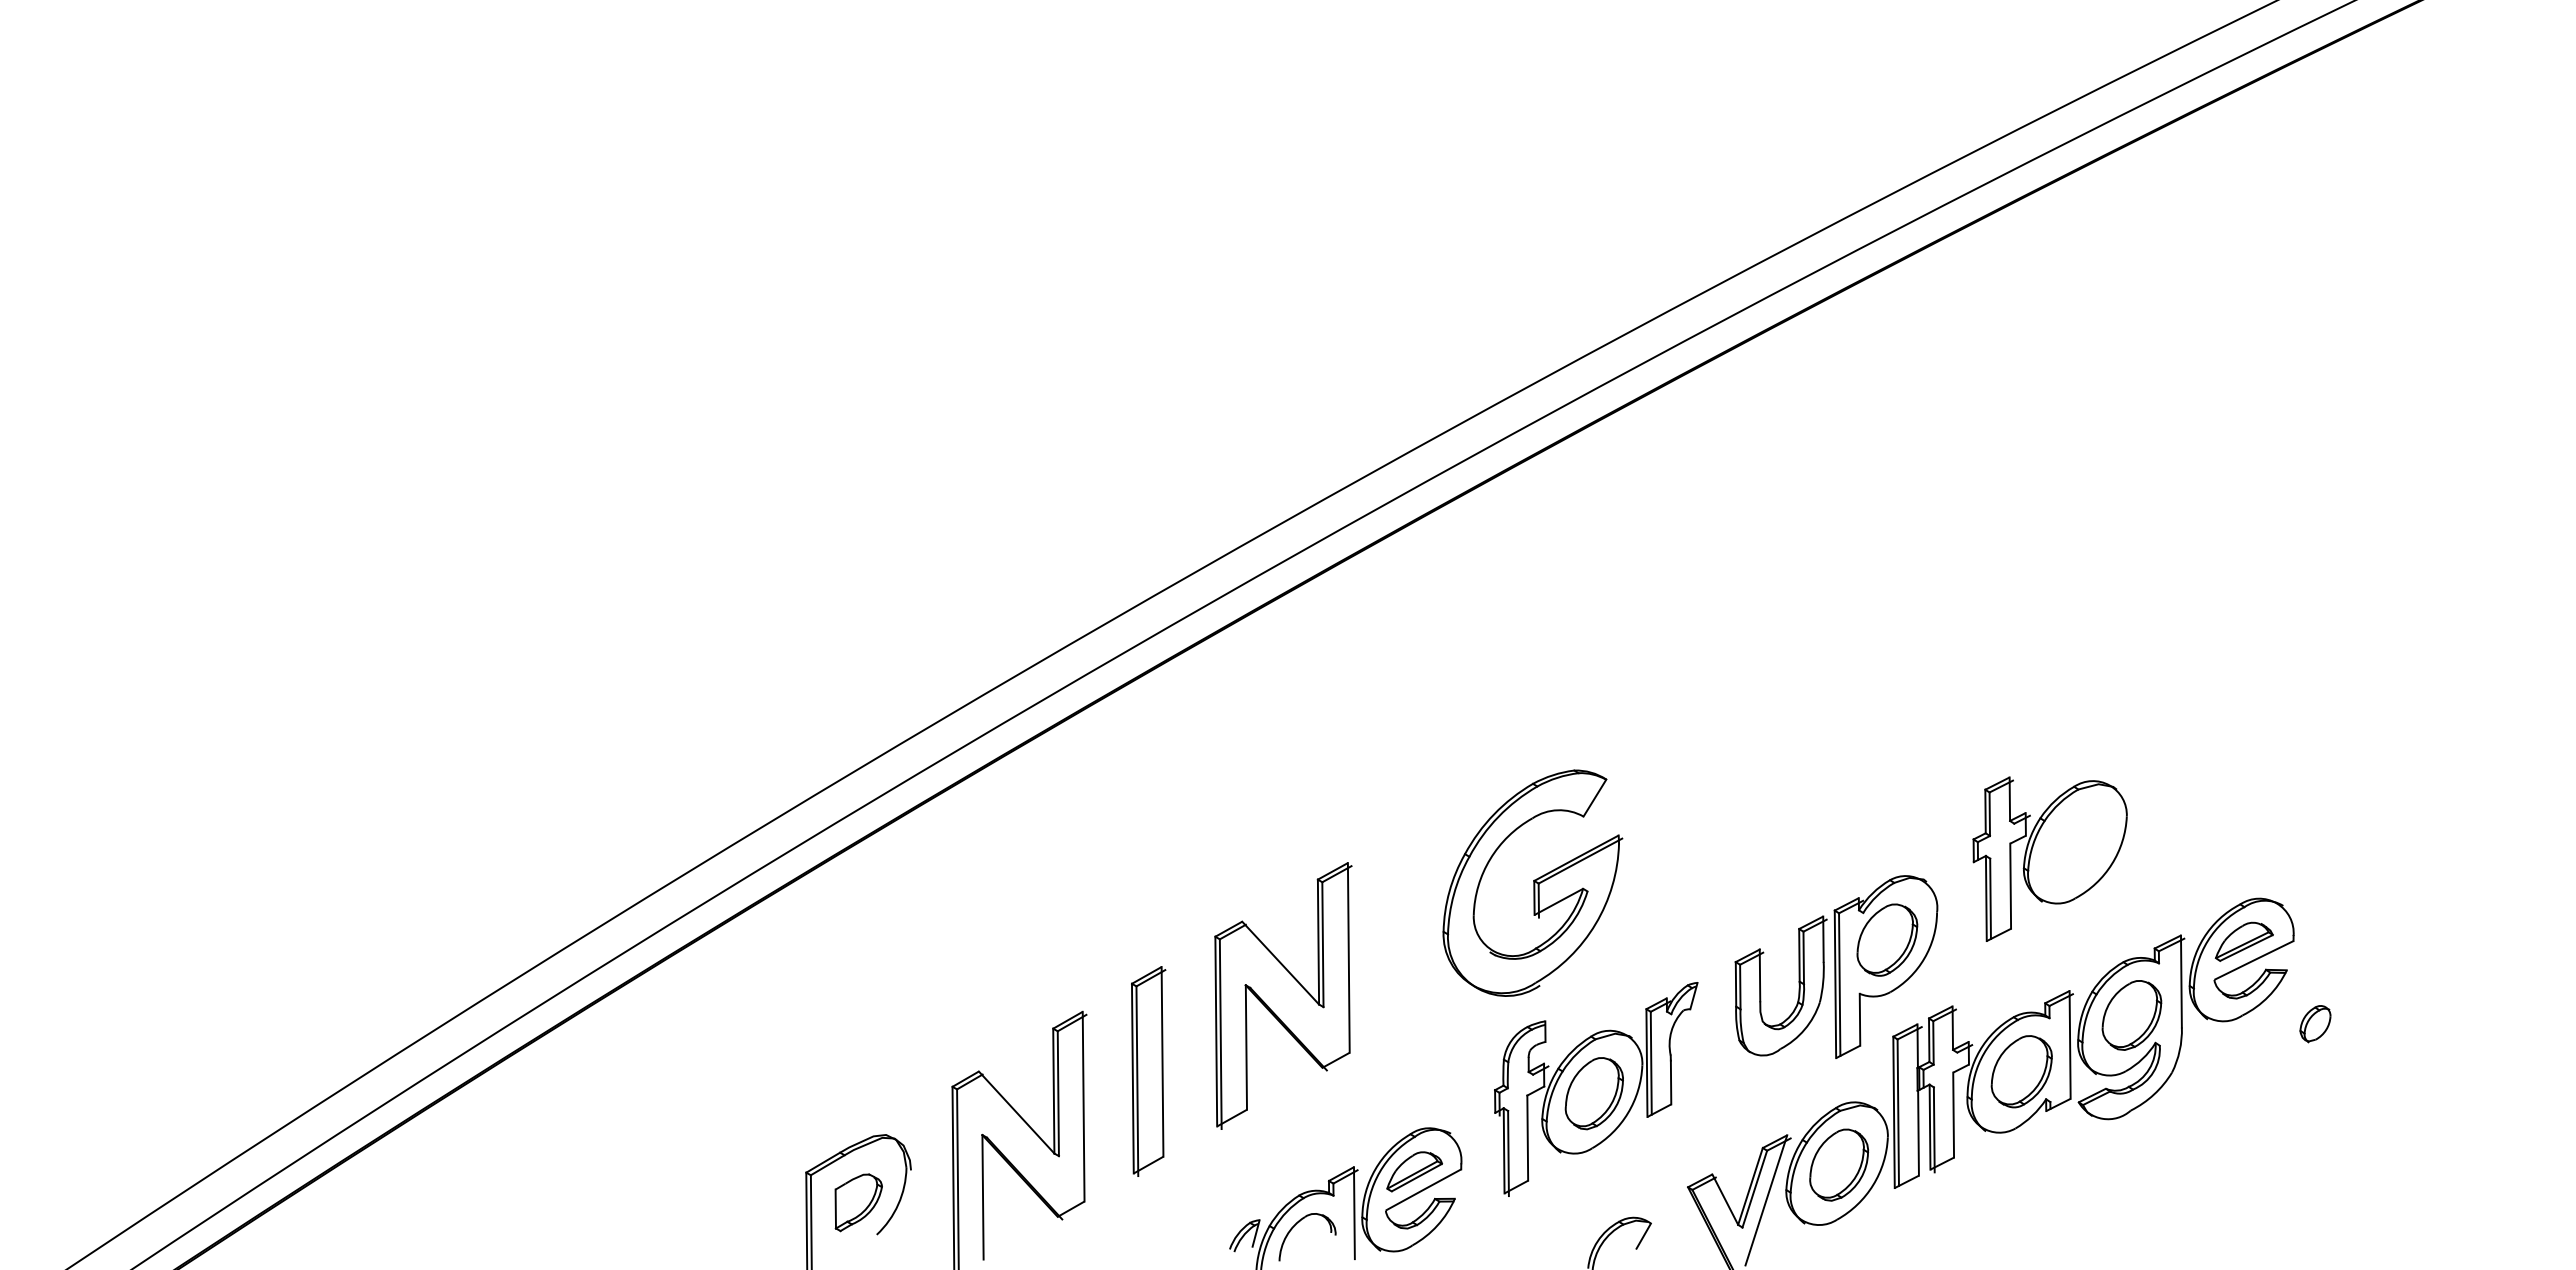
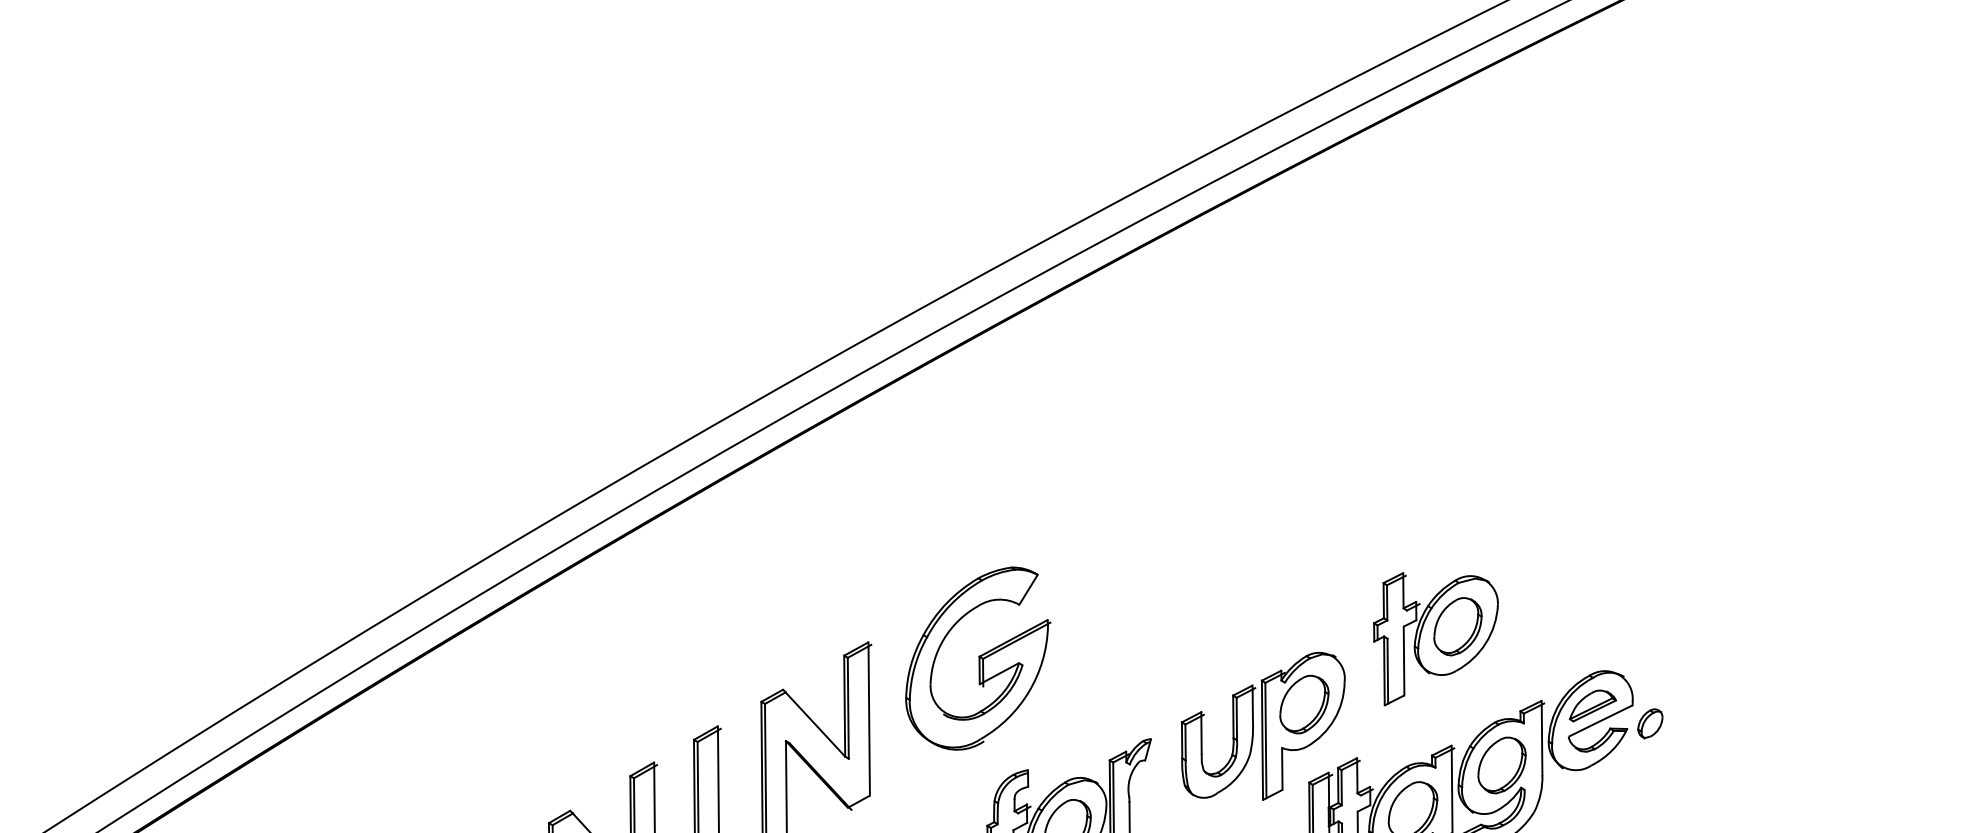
part: (2077, 843) -> (1458, 626), added
part: (1532, 882) -> (978, 658), moved
part: (2315, 1024) -> (1650, 724), moved

